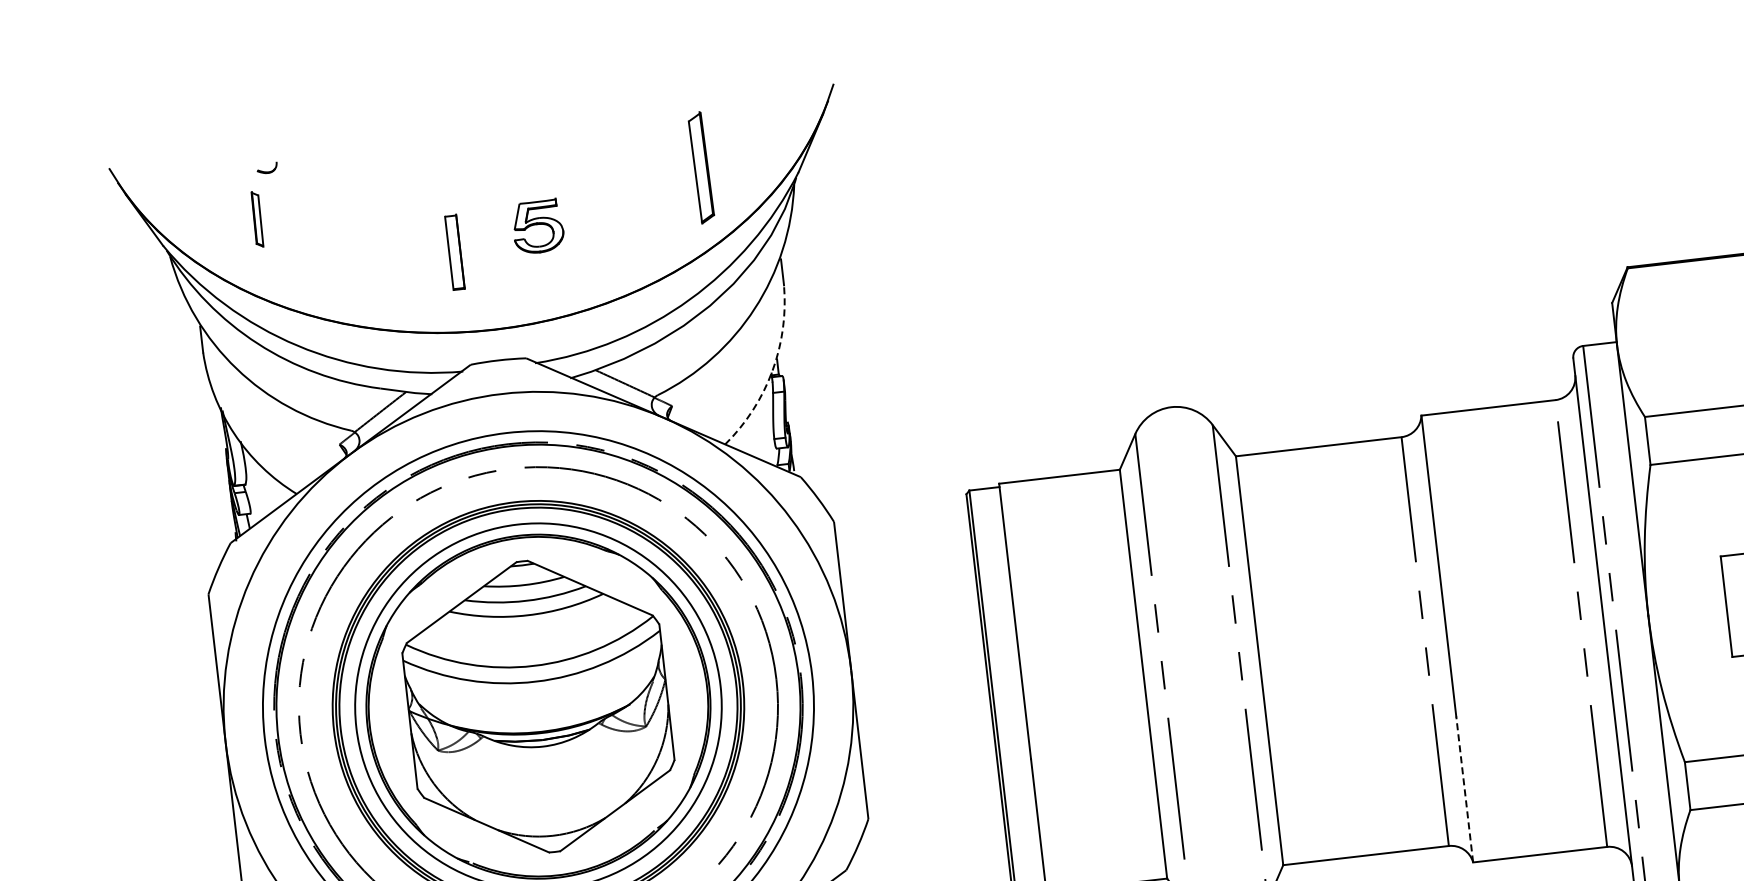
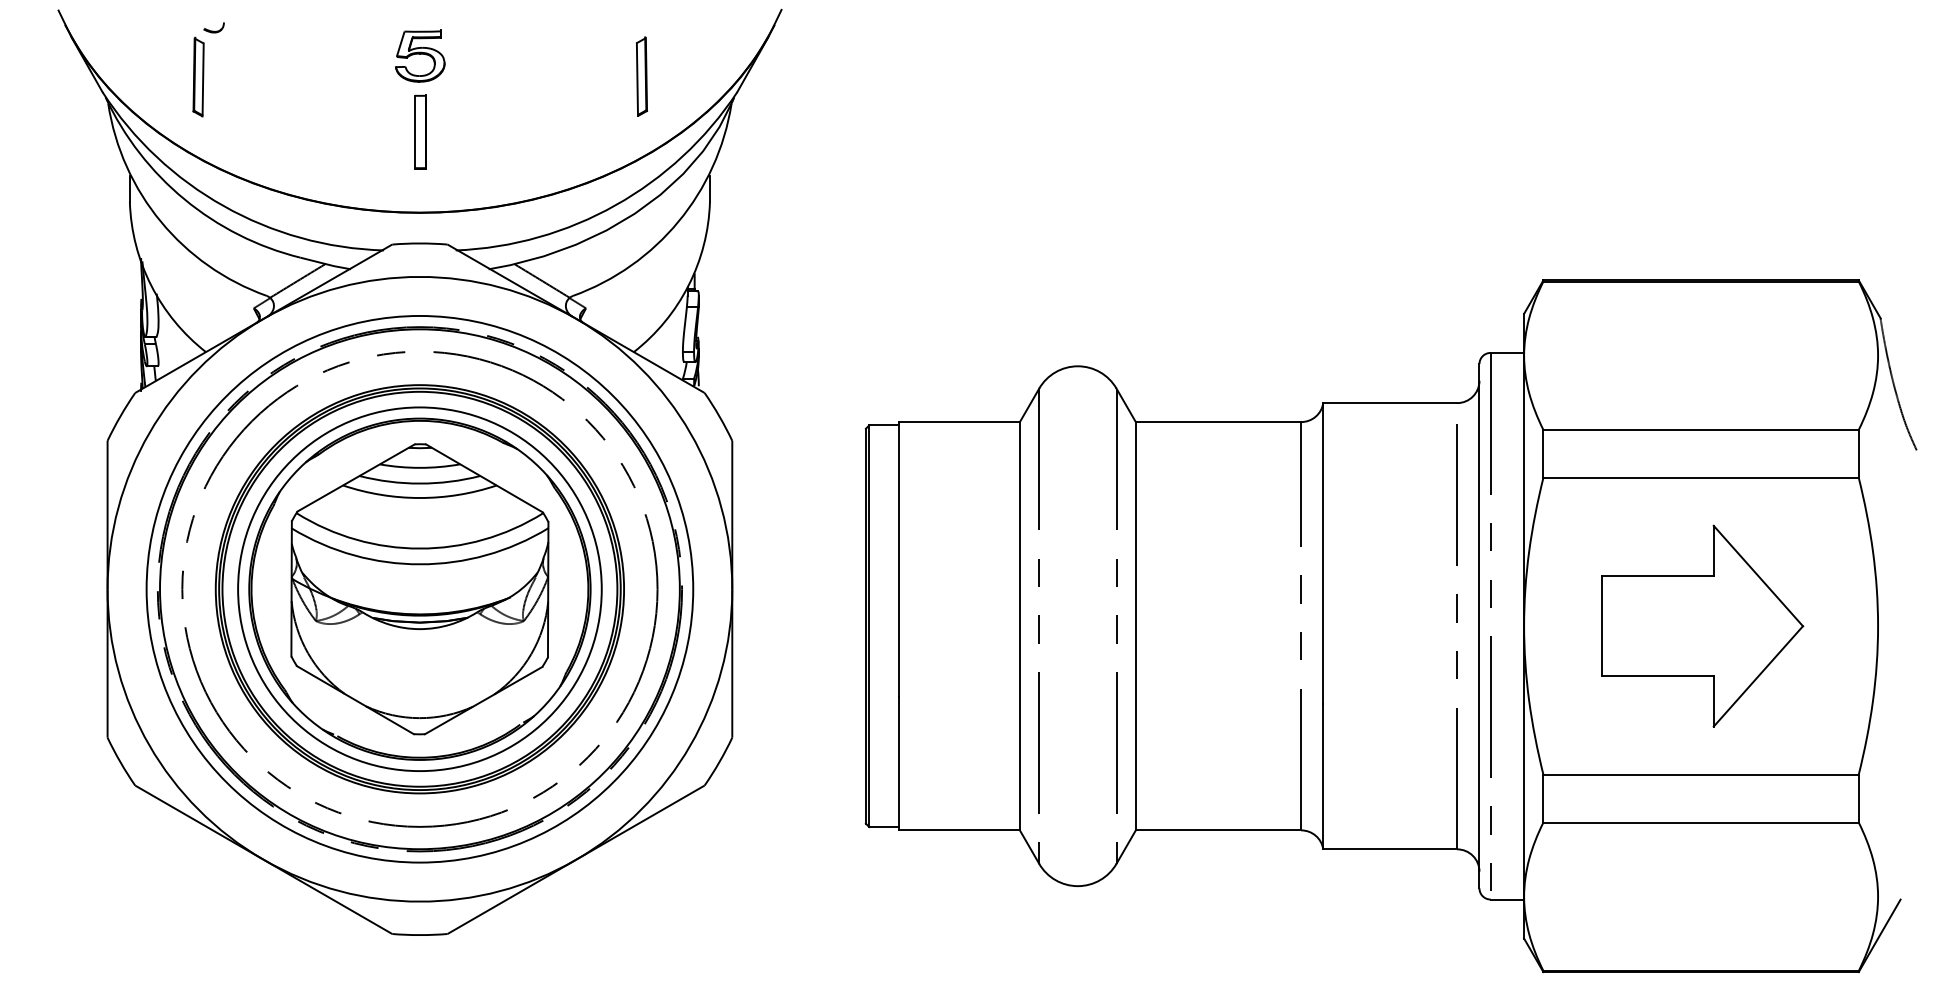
part: (700, 167) -> (641, 76), size x0.71
part: (257, 218) -> (198, 76), size x1.43
part: (538, 225) -> (420, 55), moved
part: (454, 251) -> (420, 131), moved
arc: (772, 371) -> (688, 285), dashed -> solid
line: (1464, 789) -> (1323, 776), dashed -> solid

